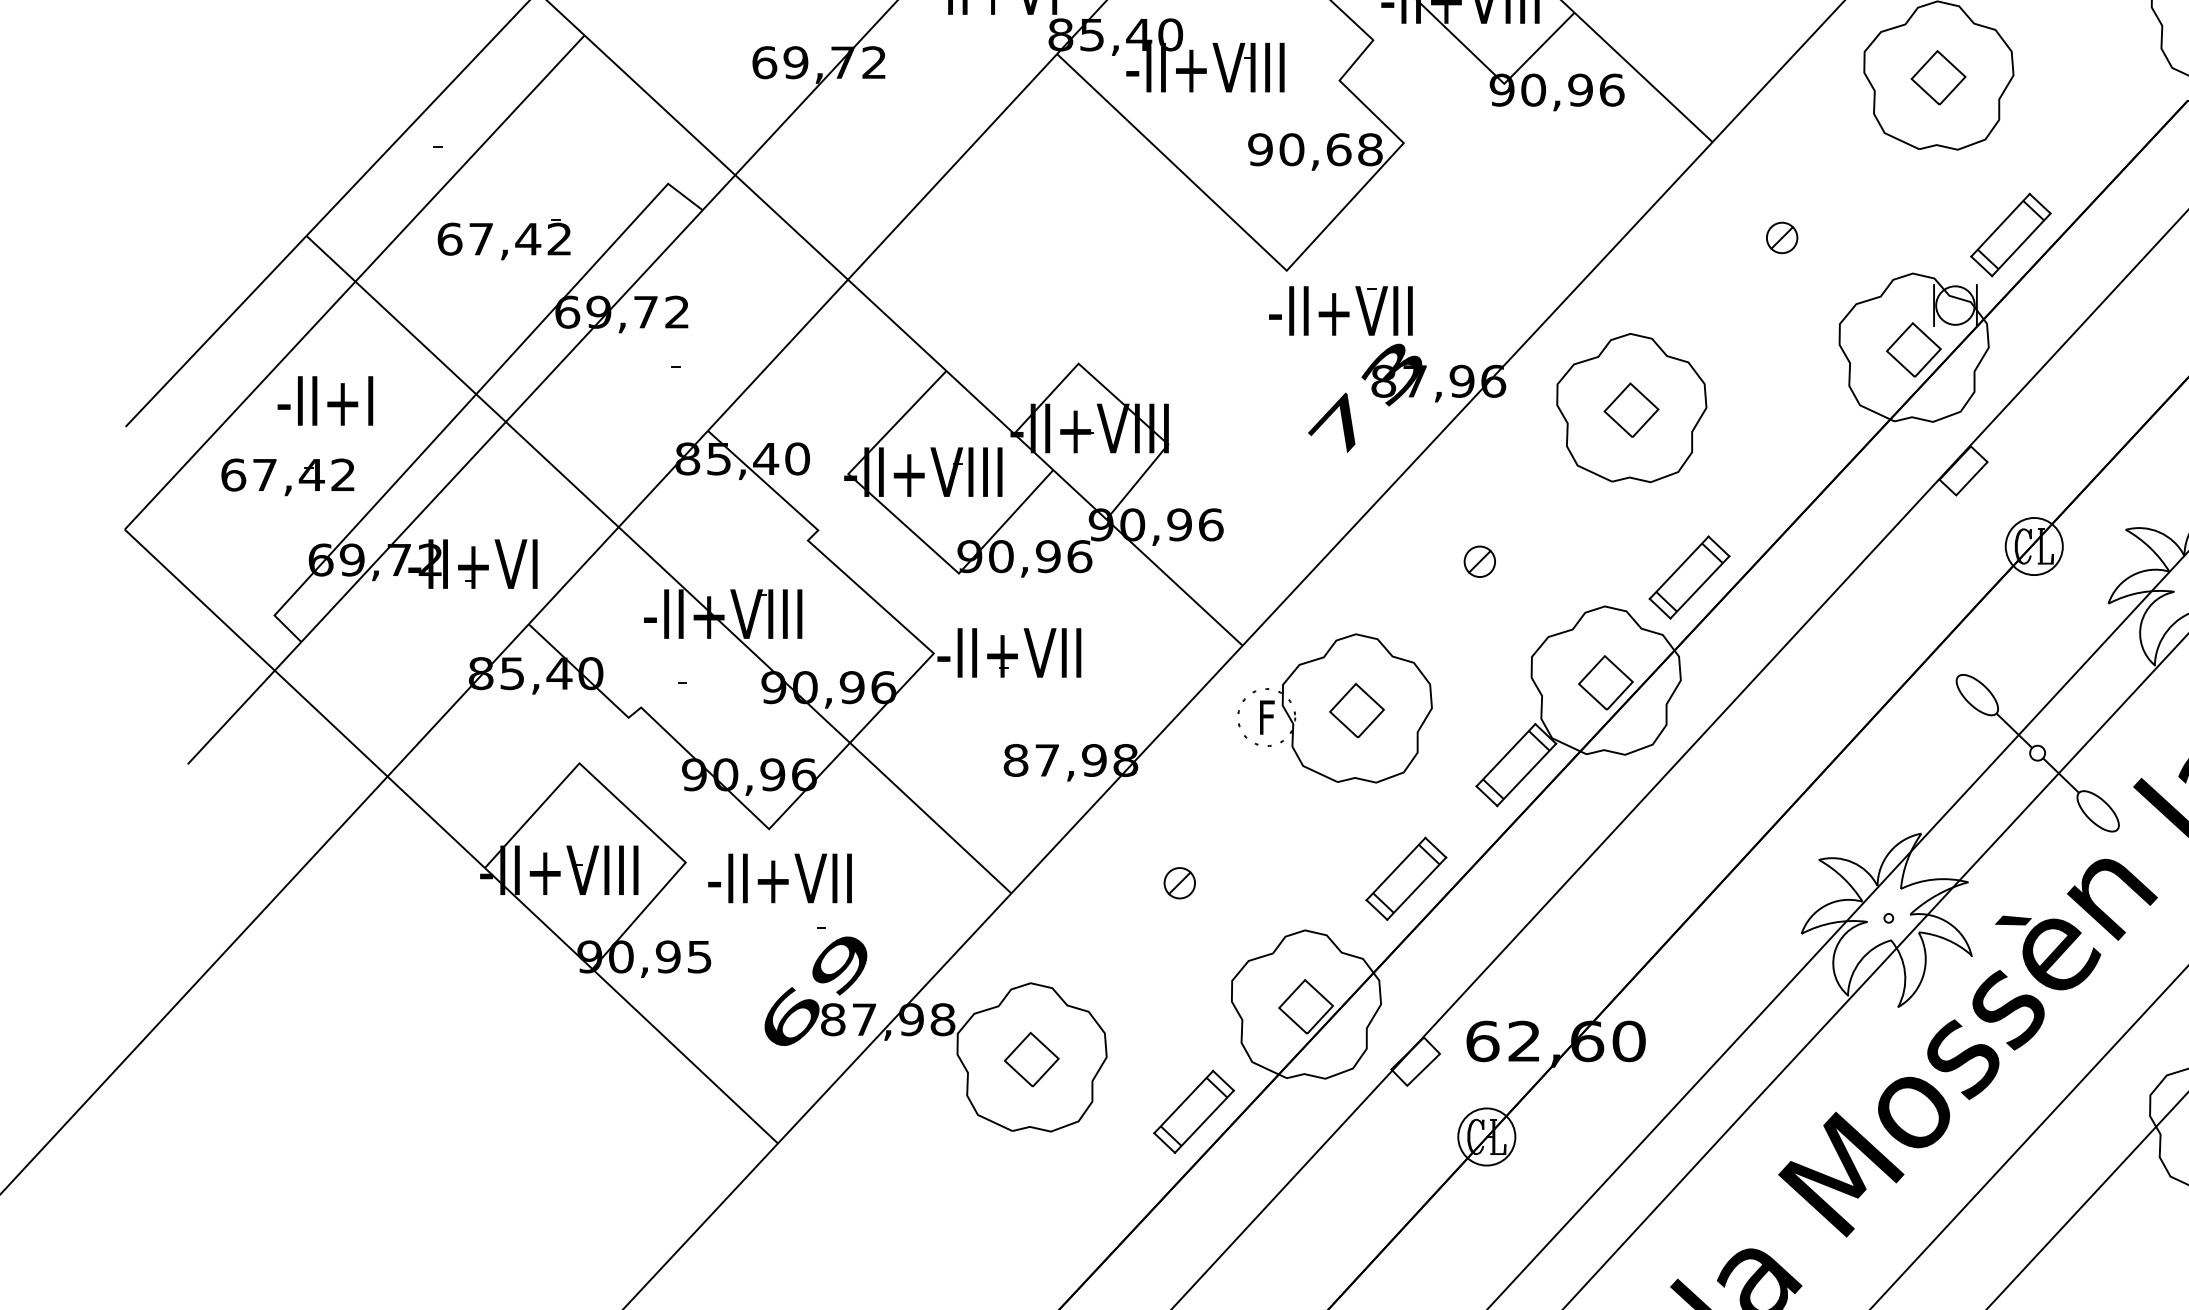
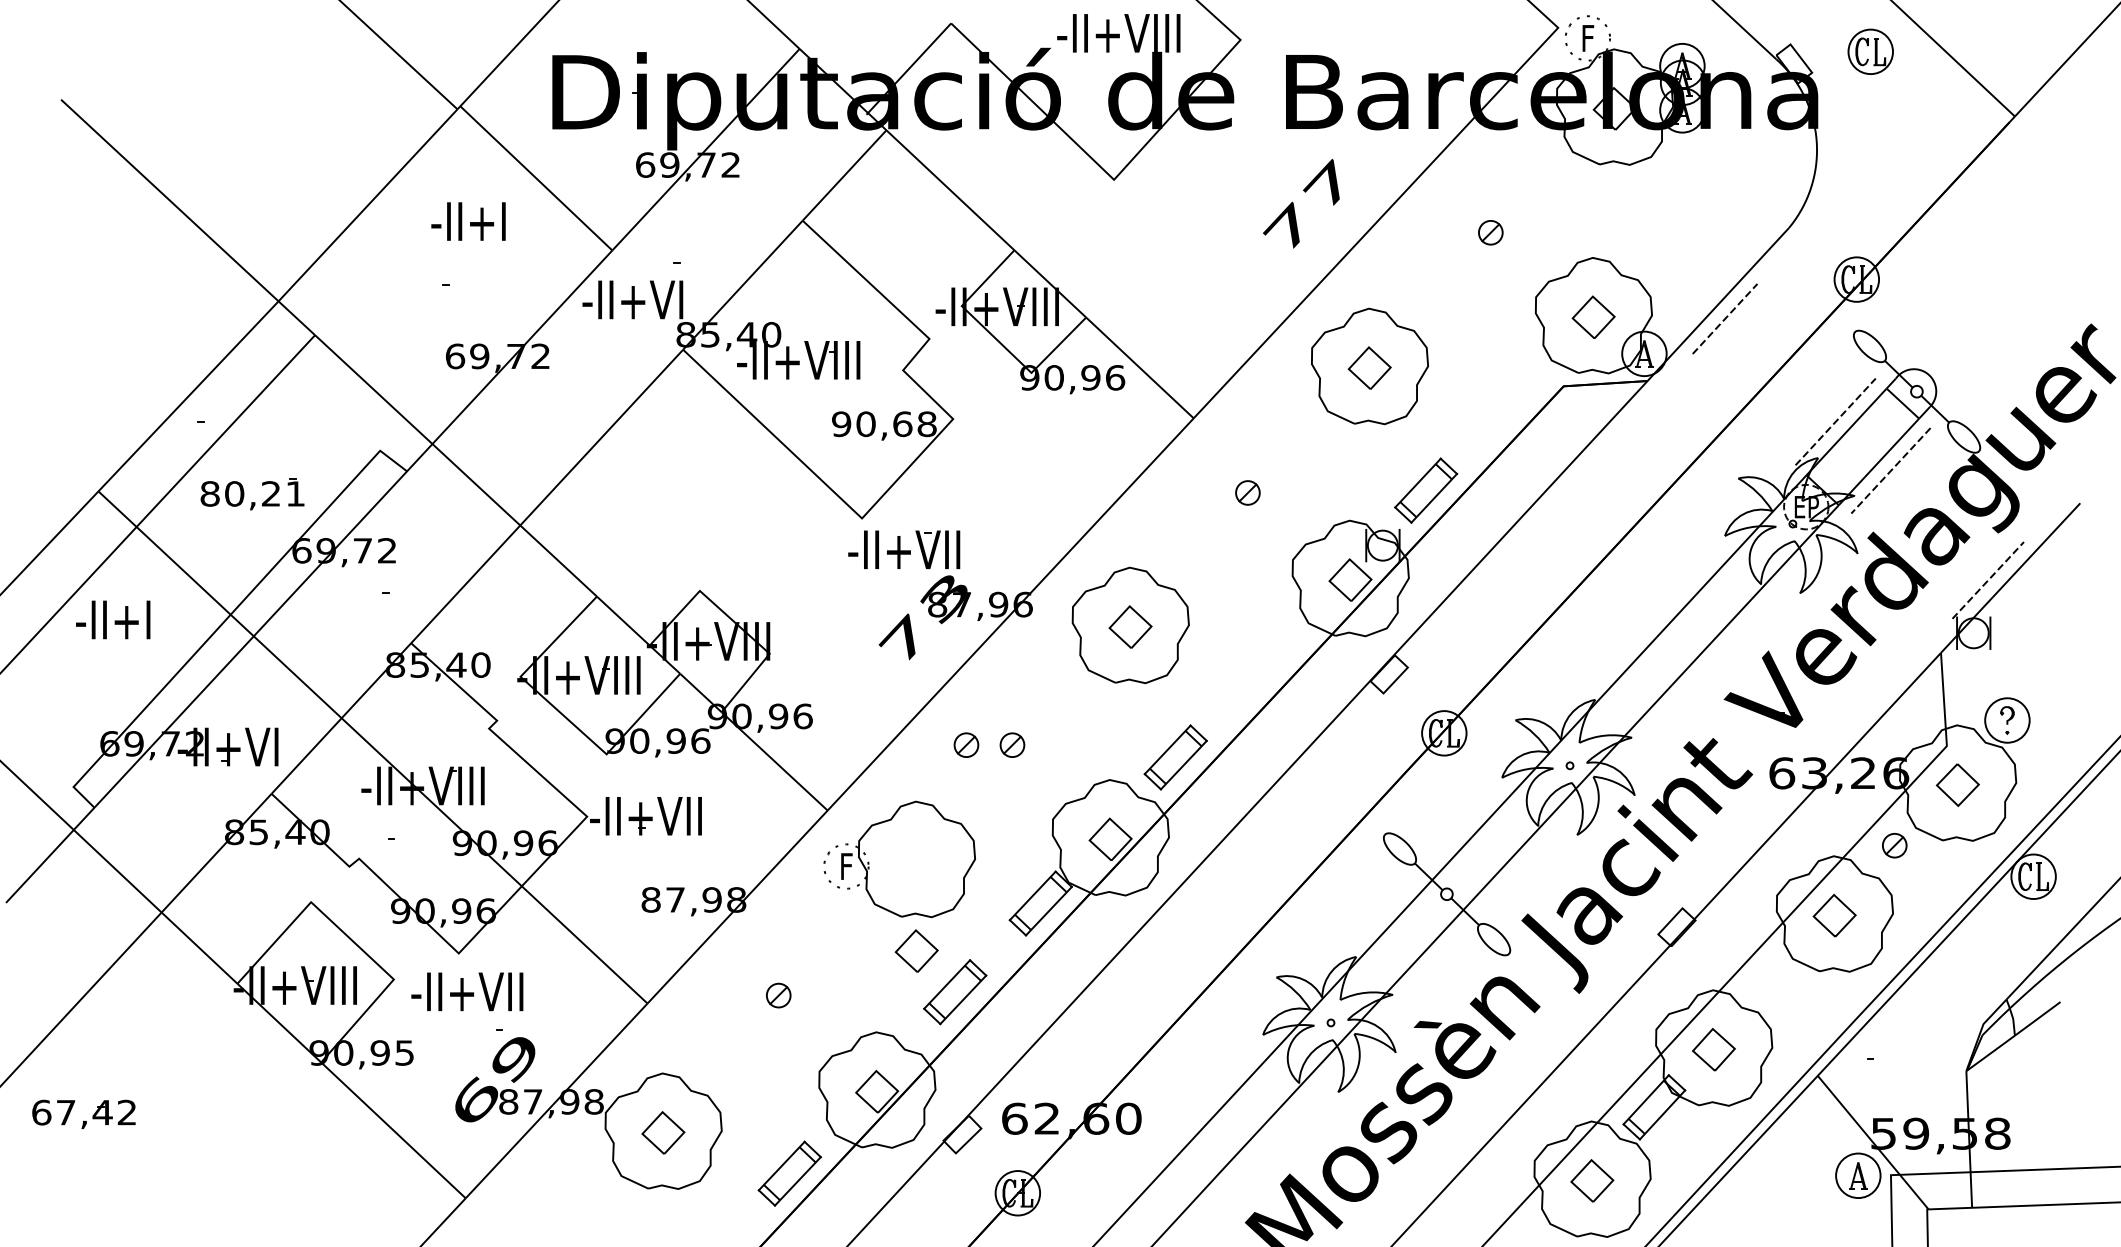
text: (504, 238) -> (252, 493), 67,42 -> 80,21
part: (287, 486) -> (83, 1121), moved
part: (1420, 560) -> (966, 744), added
part: (1356, 709) -> (916, 950), moved

